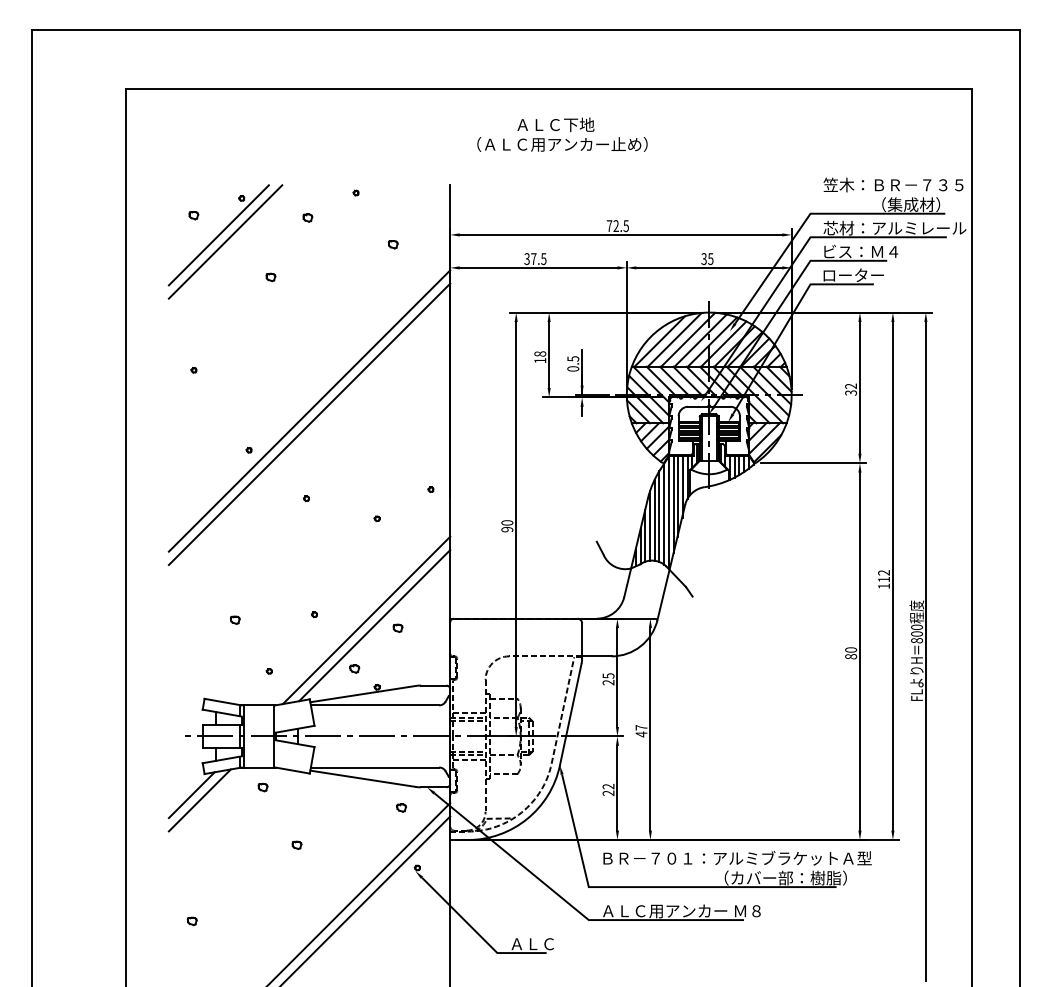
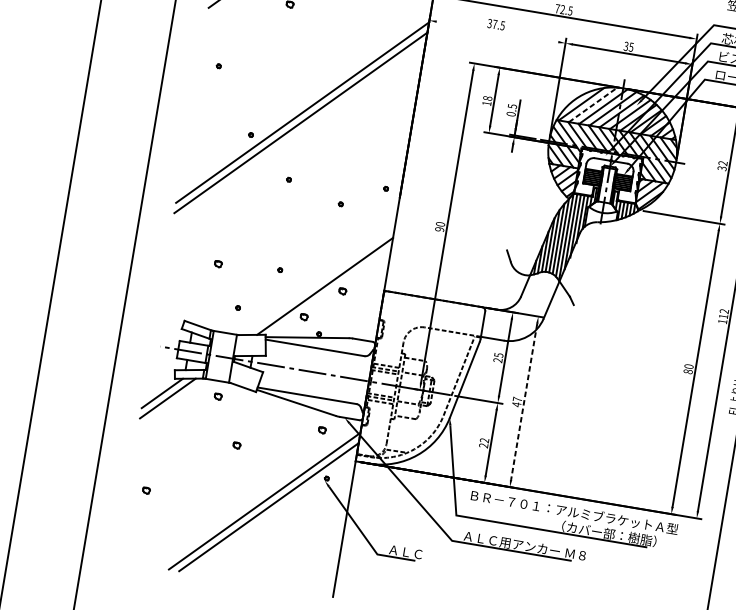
line: (538, 267) -> (497, 31), removed
line: (675, 339) -> (593, 104), solid -> dashed
line: (366, 620) -> (319, 281), removed
line: (650, 729) -> (524, 401), solid -> dashed

